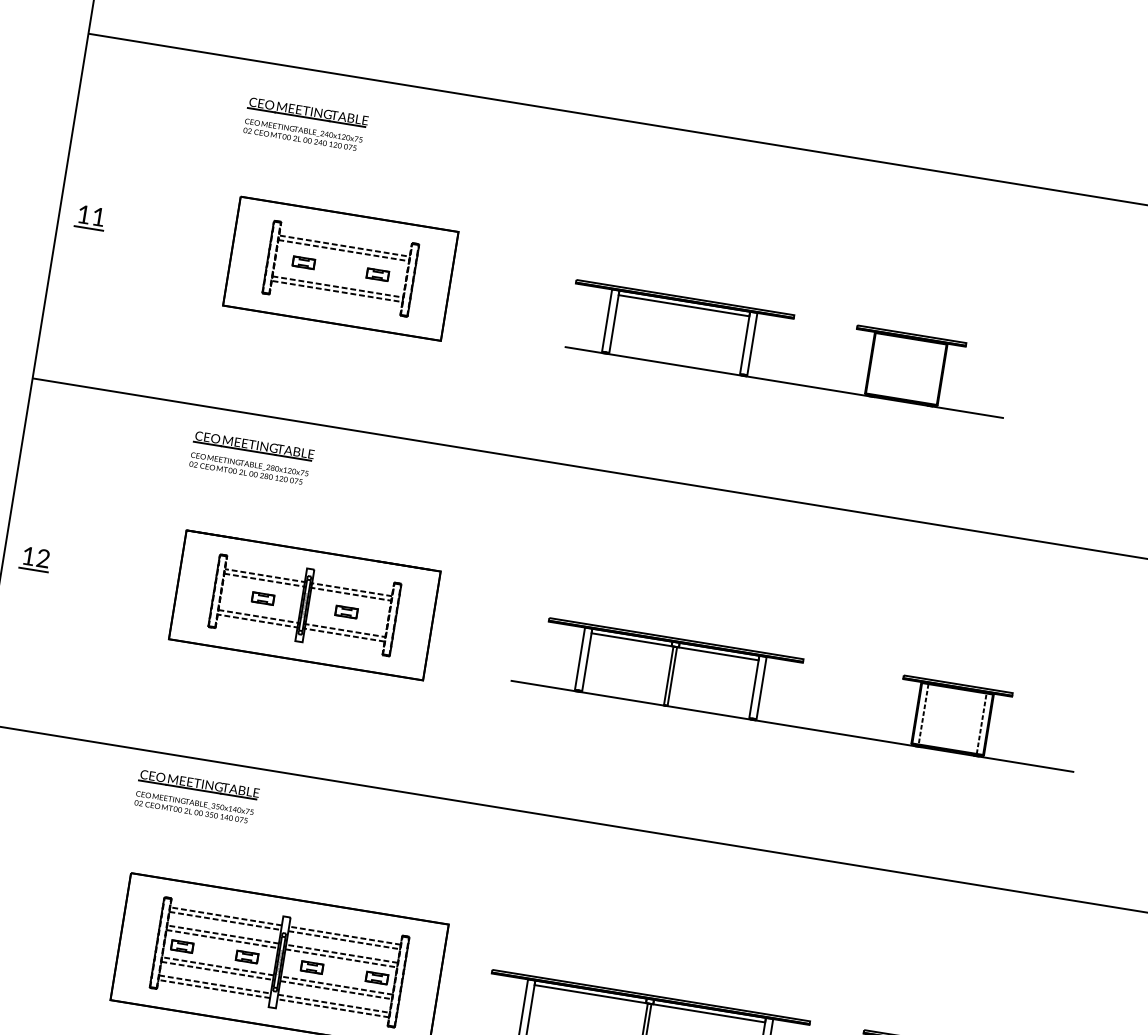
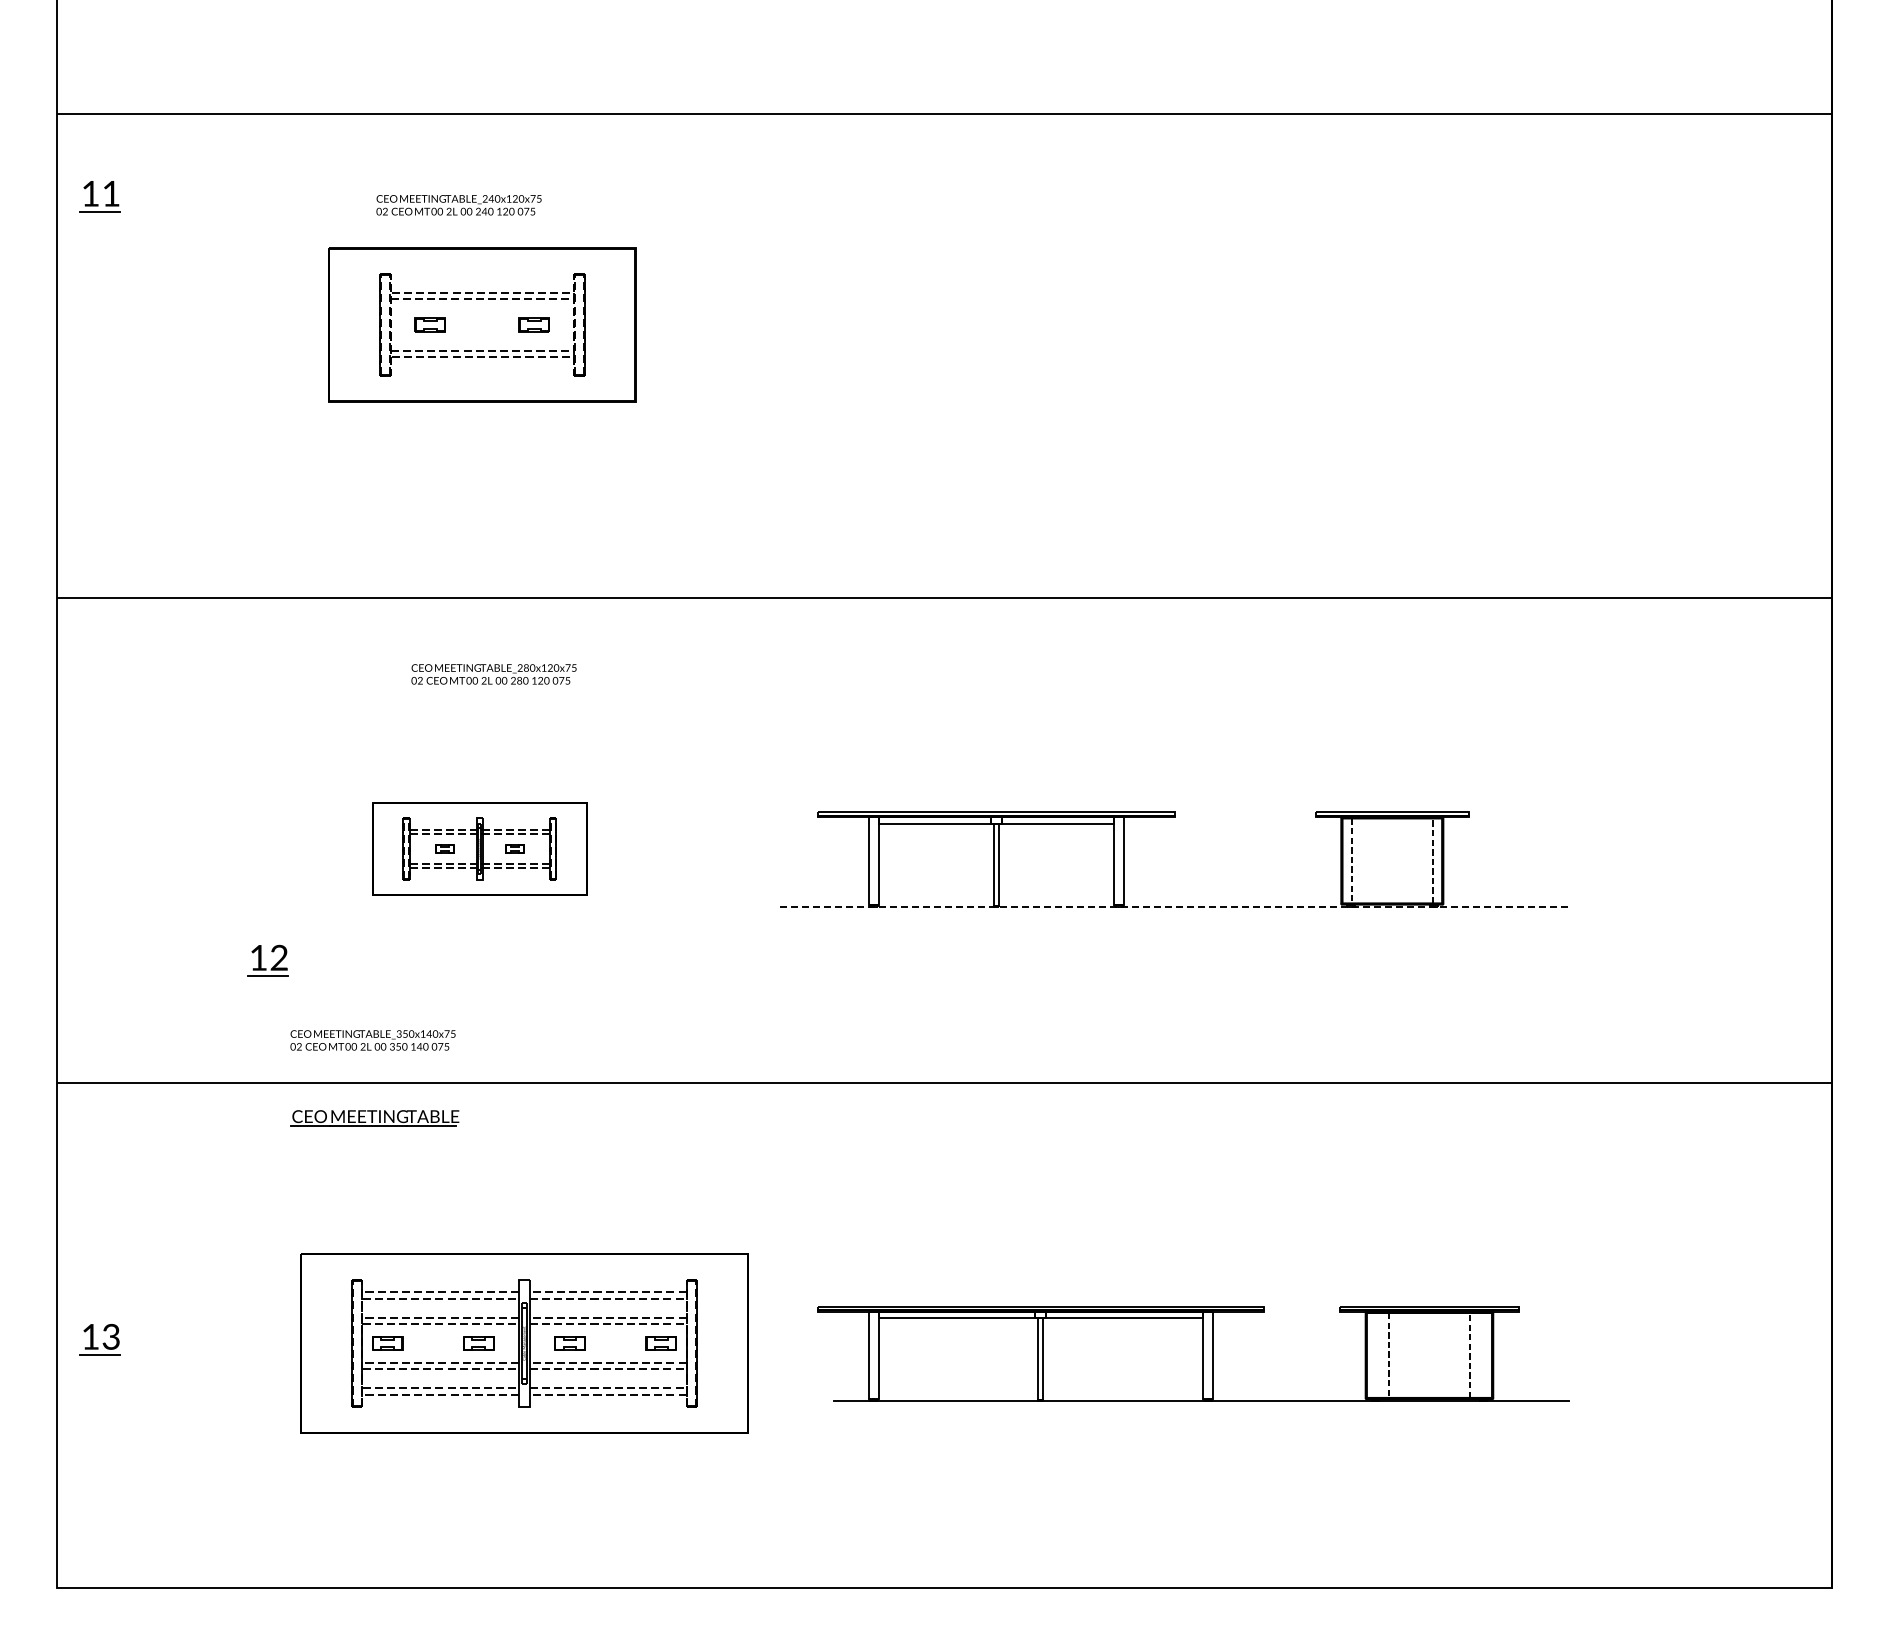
part: (307, 111) -> (374, 172), removed
text: (302, 135) -> (458, 205), moved
part: (89, 217) -> (99, 196), moved
part: (340, 268) -> (482, 324), moved
part: (794, 319) -> (1086, 348), removed
part: (253, 446) -> (374, 642), removed
text: (248, 468) -> (493, 674), moved
part: (34, 559) -> (267, 960), moved
part: (304, 604) -> (479, 848), size x0.6
line: (792, 726) -> (1174, 906), solid -> dashed
text: (193, 807) -> (372, 1040), moved

